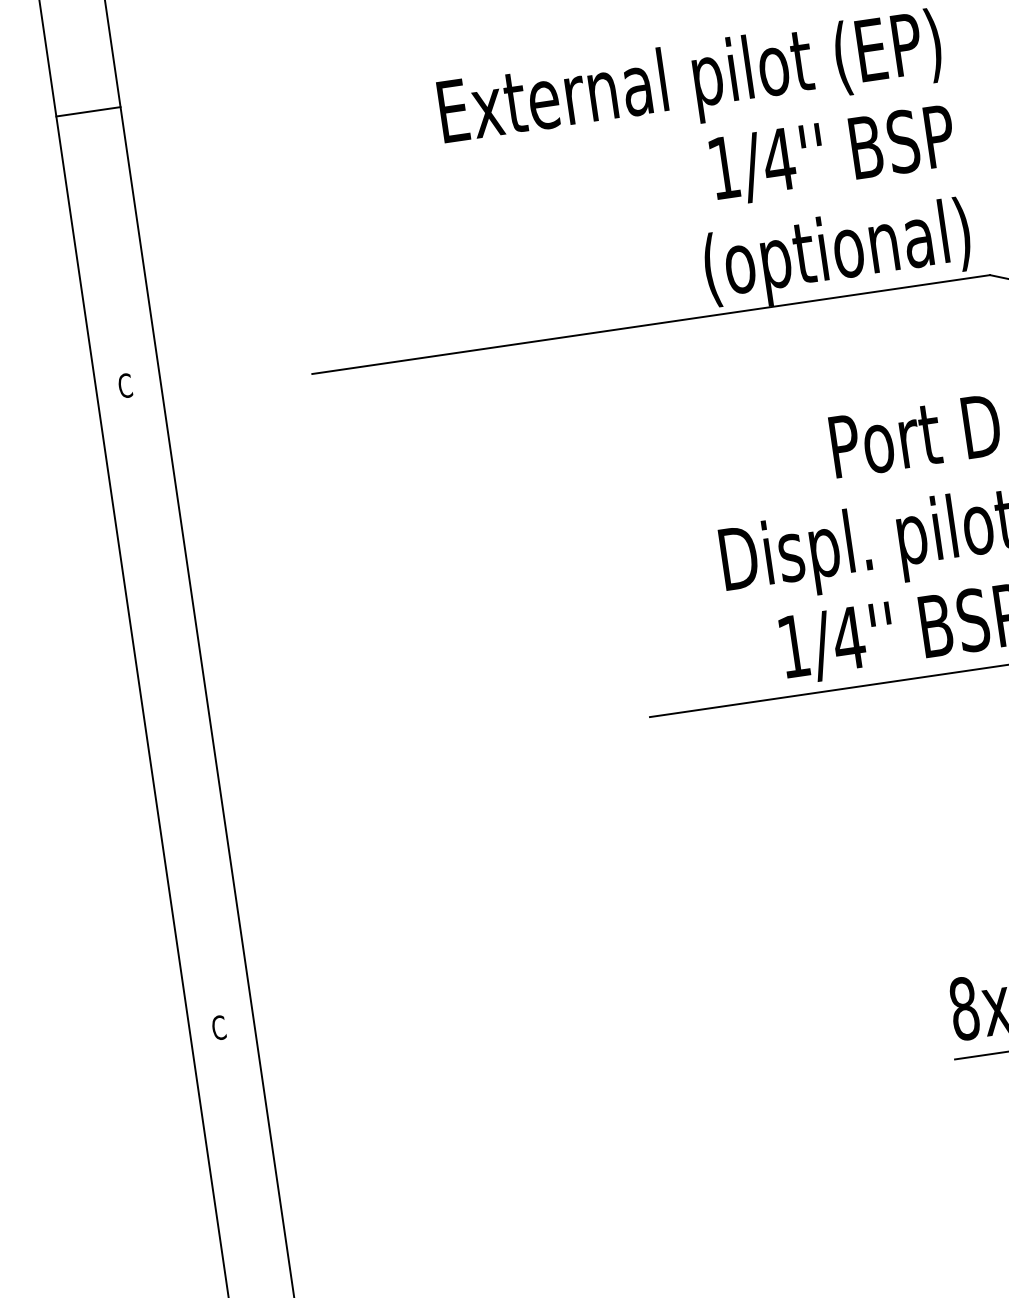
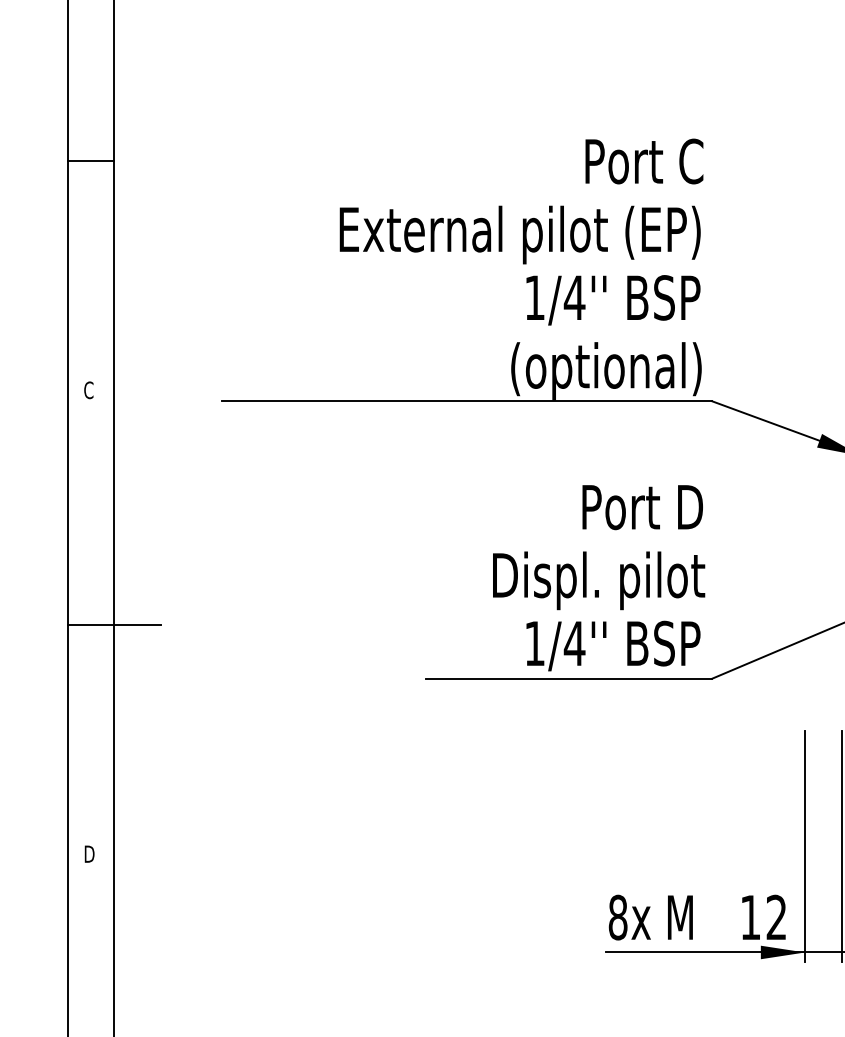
line: (87, 111) -> (90, 160), moved
line: (206, 704) -> (113, 624), added
text: (219, 1028) -> (89, 854), C -> D

